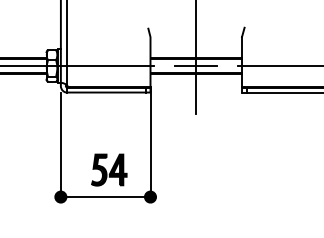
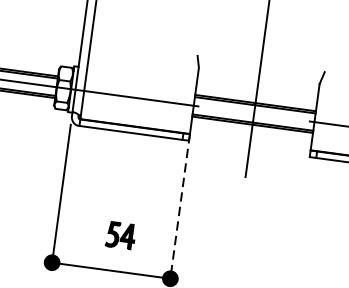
line: (196, 66) -> (254, 114), removed
line: (150, 142) -> (180, 206), solid -> dashed
part: (109, 169) -> (121, 235), size x0.6

